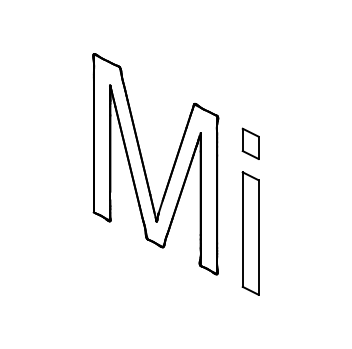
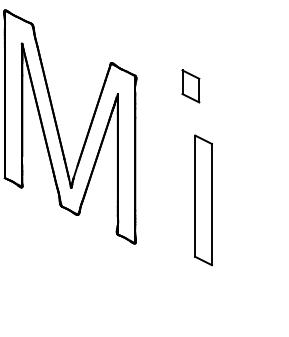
part: (250, 143) -> (190, 86), moved
part: (250, 233) -> (203, 200), moved

